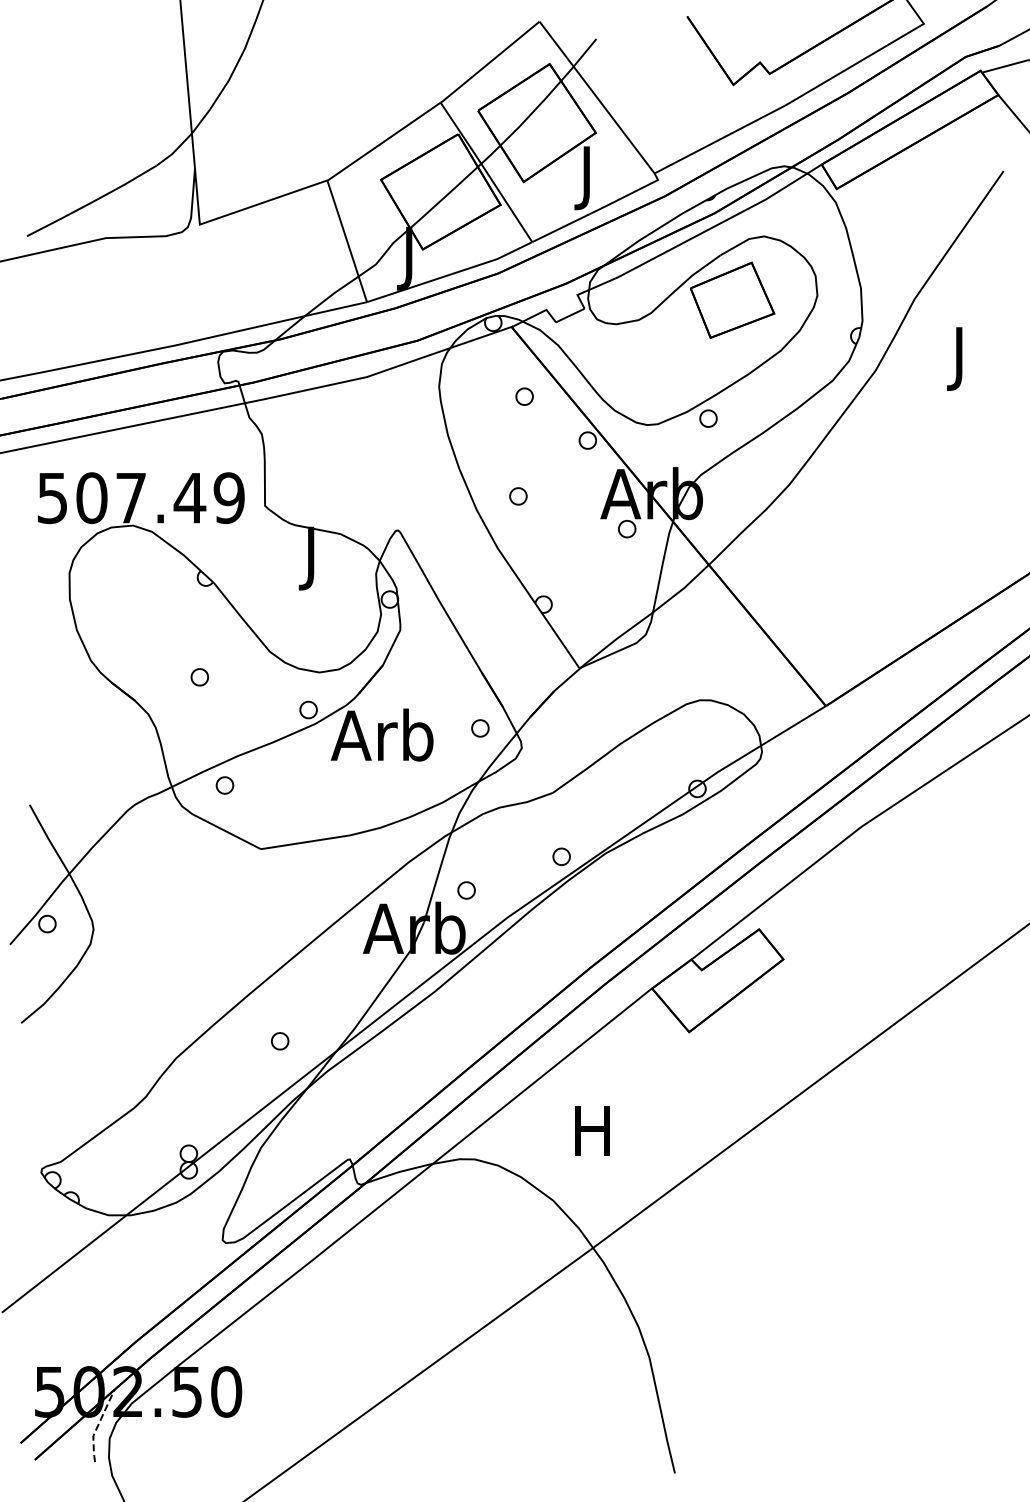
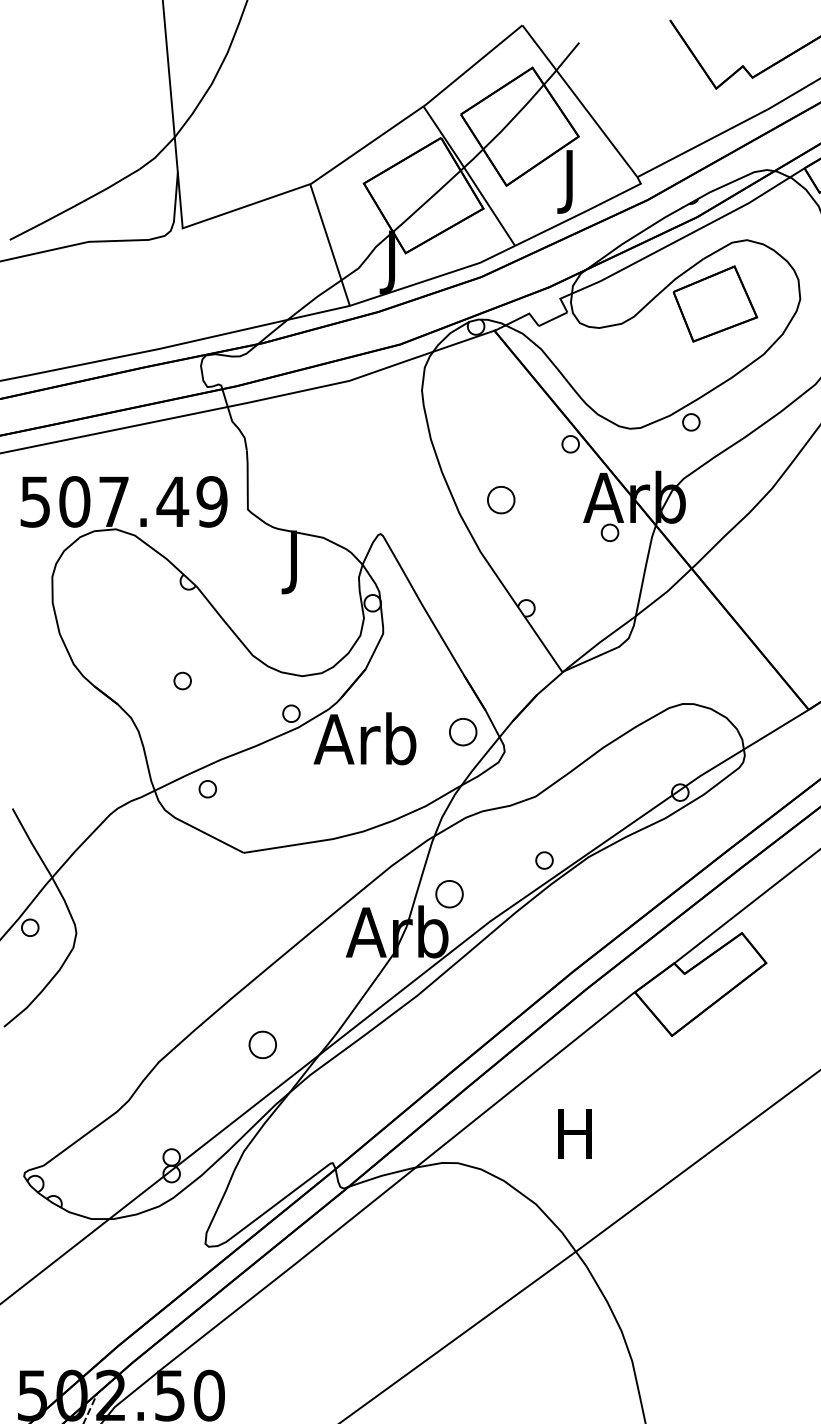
part: (524, 396) -> (507, 400), removed
part: (518, 496) -> (501, 500), size x1.6
part: (480, 728) -> (463, 732), size x1.6
part: (466, 890) -> (449, 894), size x1.6
part: (280, 1041) -> (263, 1045), size x1.6

